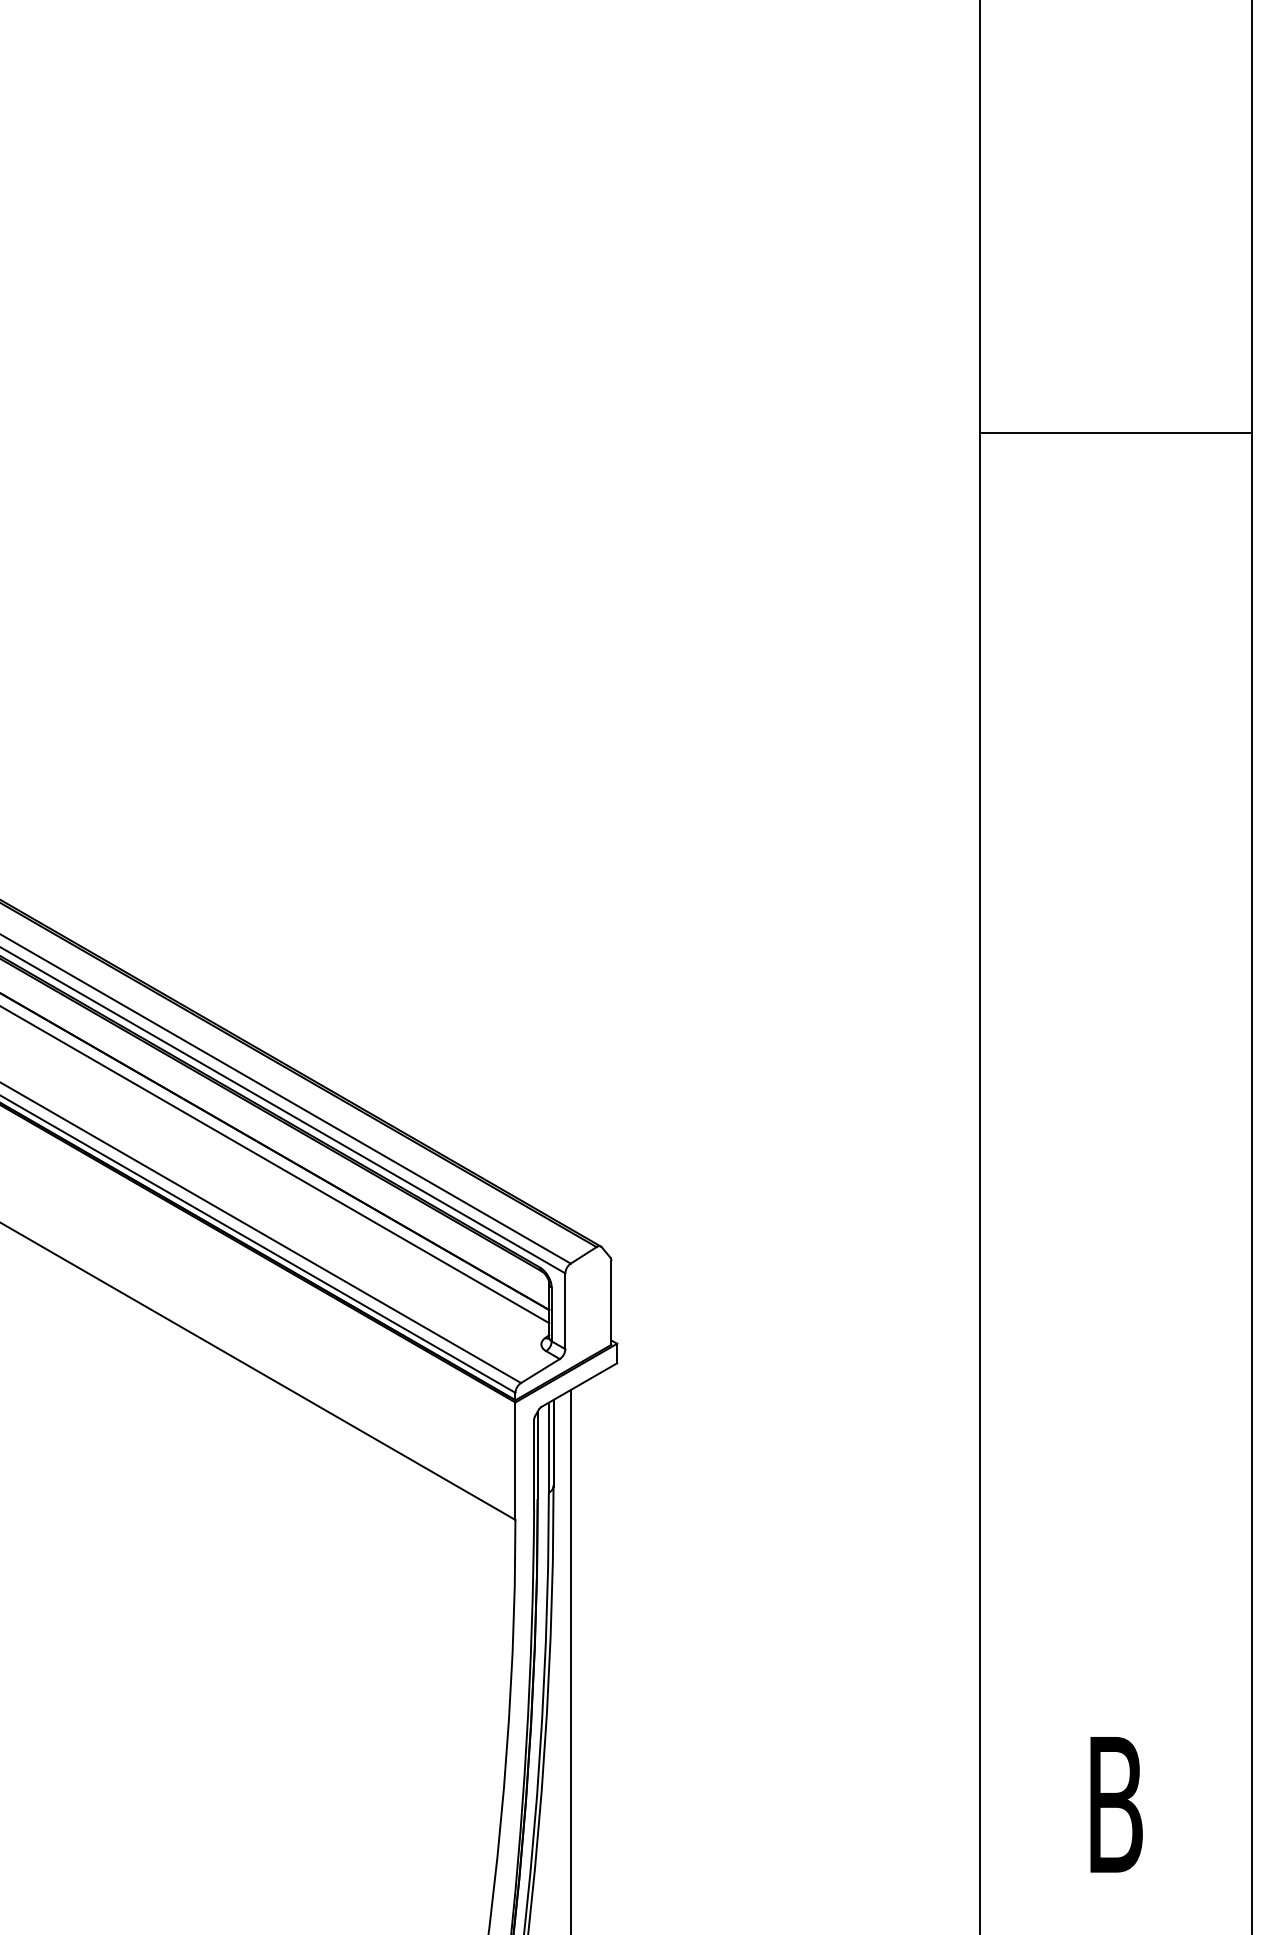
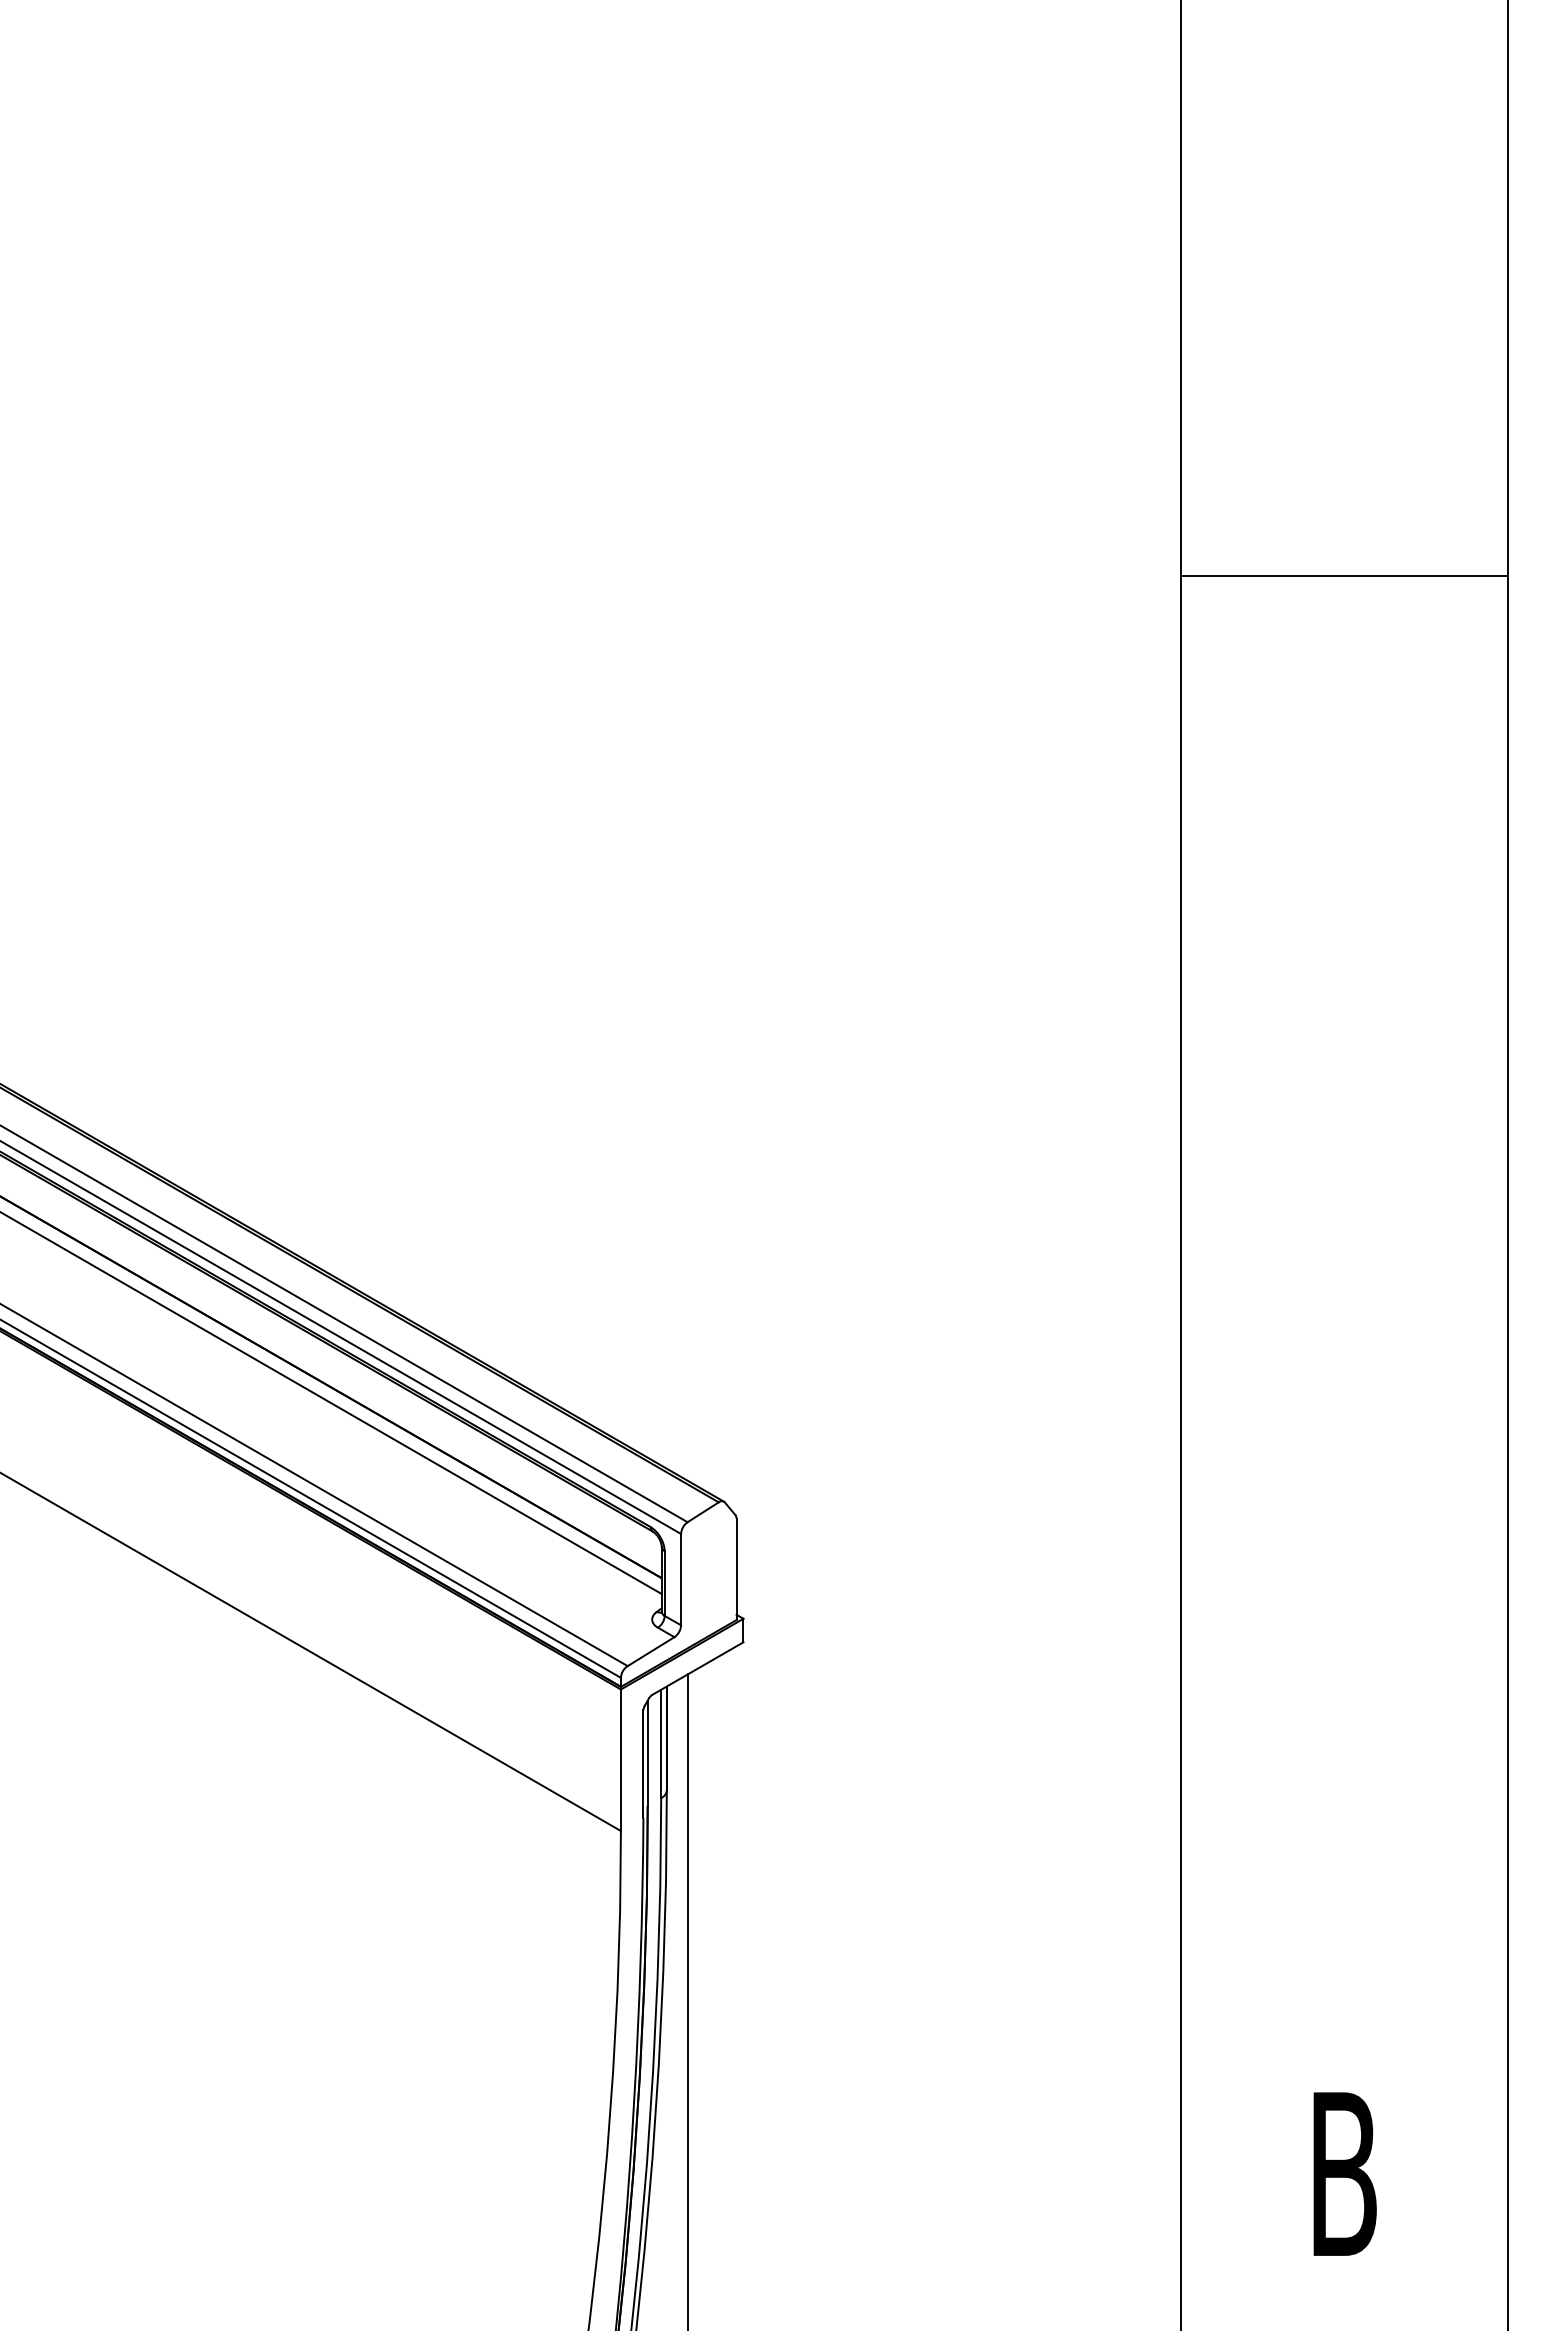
line: (1115, 432) -> (1343, 576), moved

